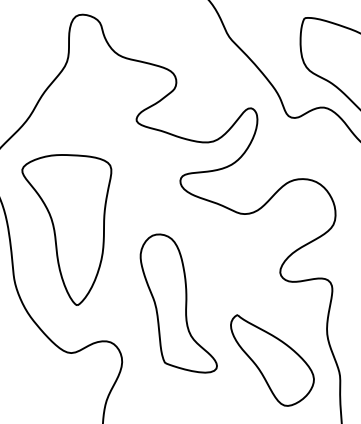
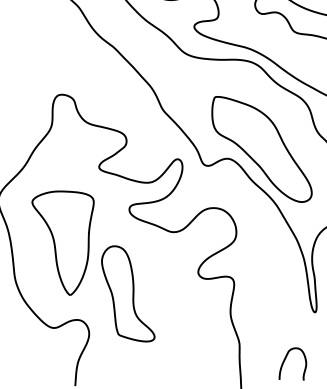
part: (66, 229) -> (62, 242), moved
part: (271, 360) -> (192, 333), removed

